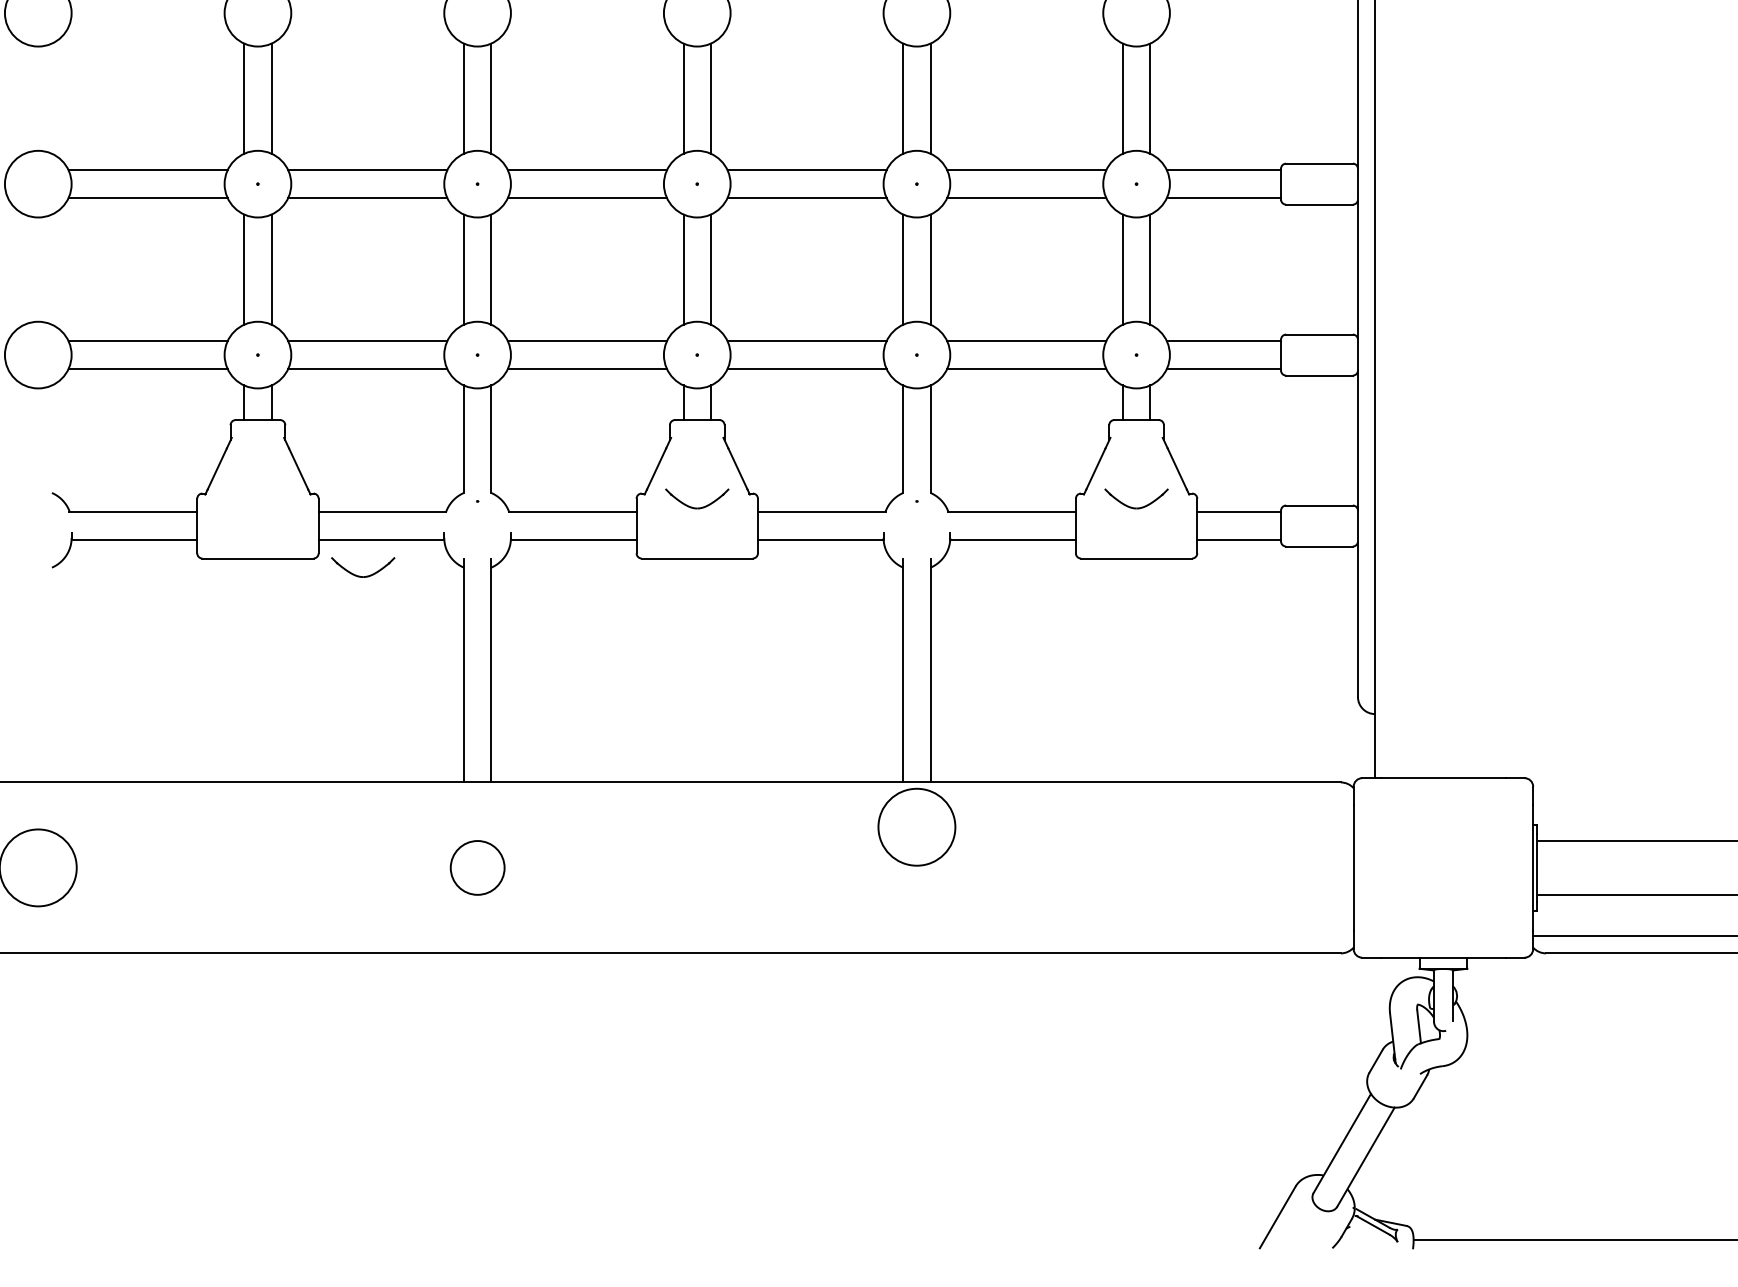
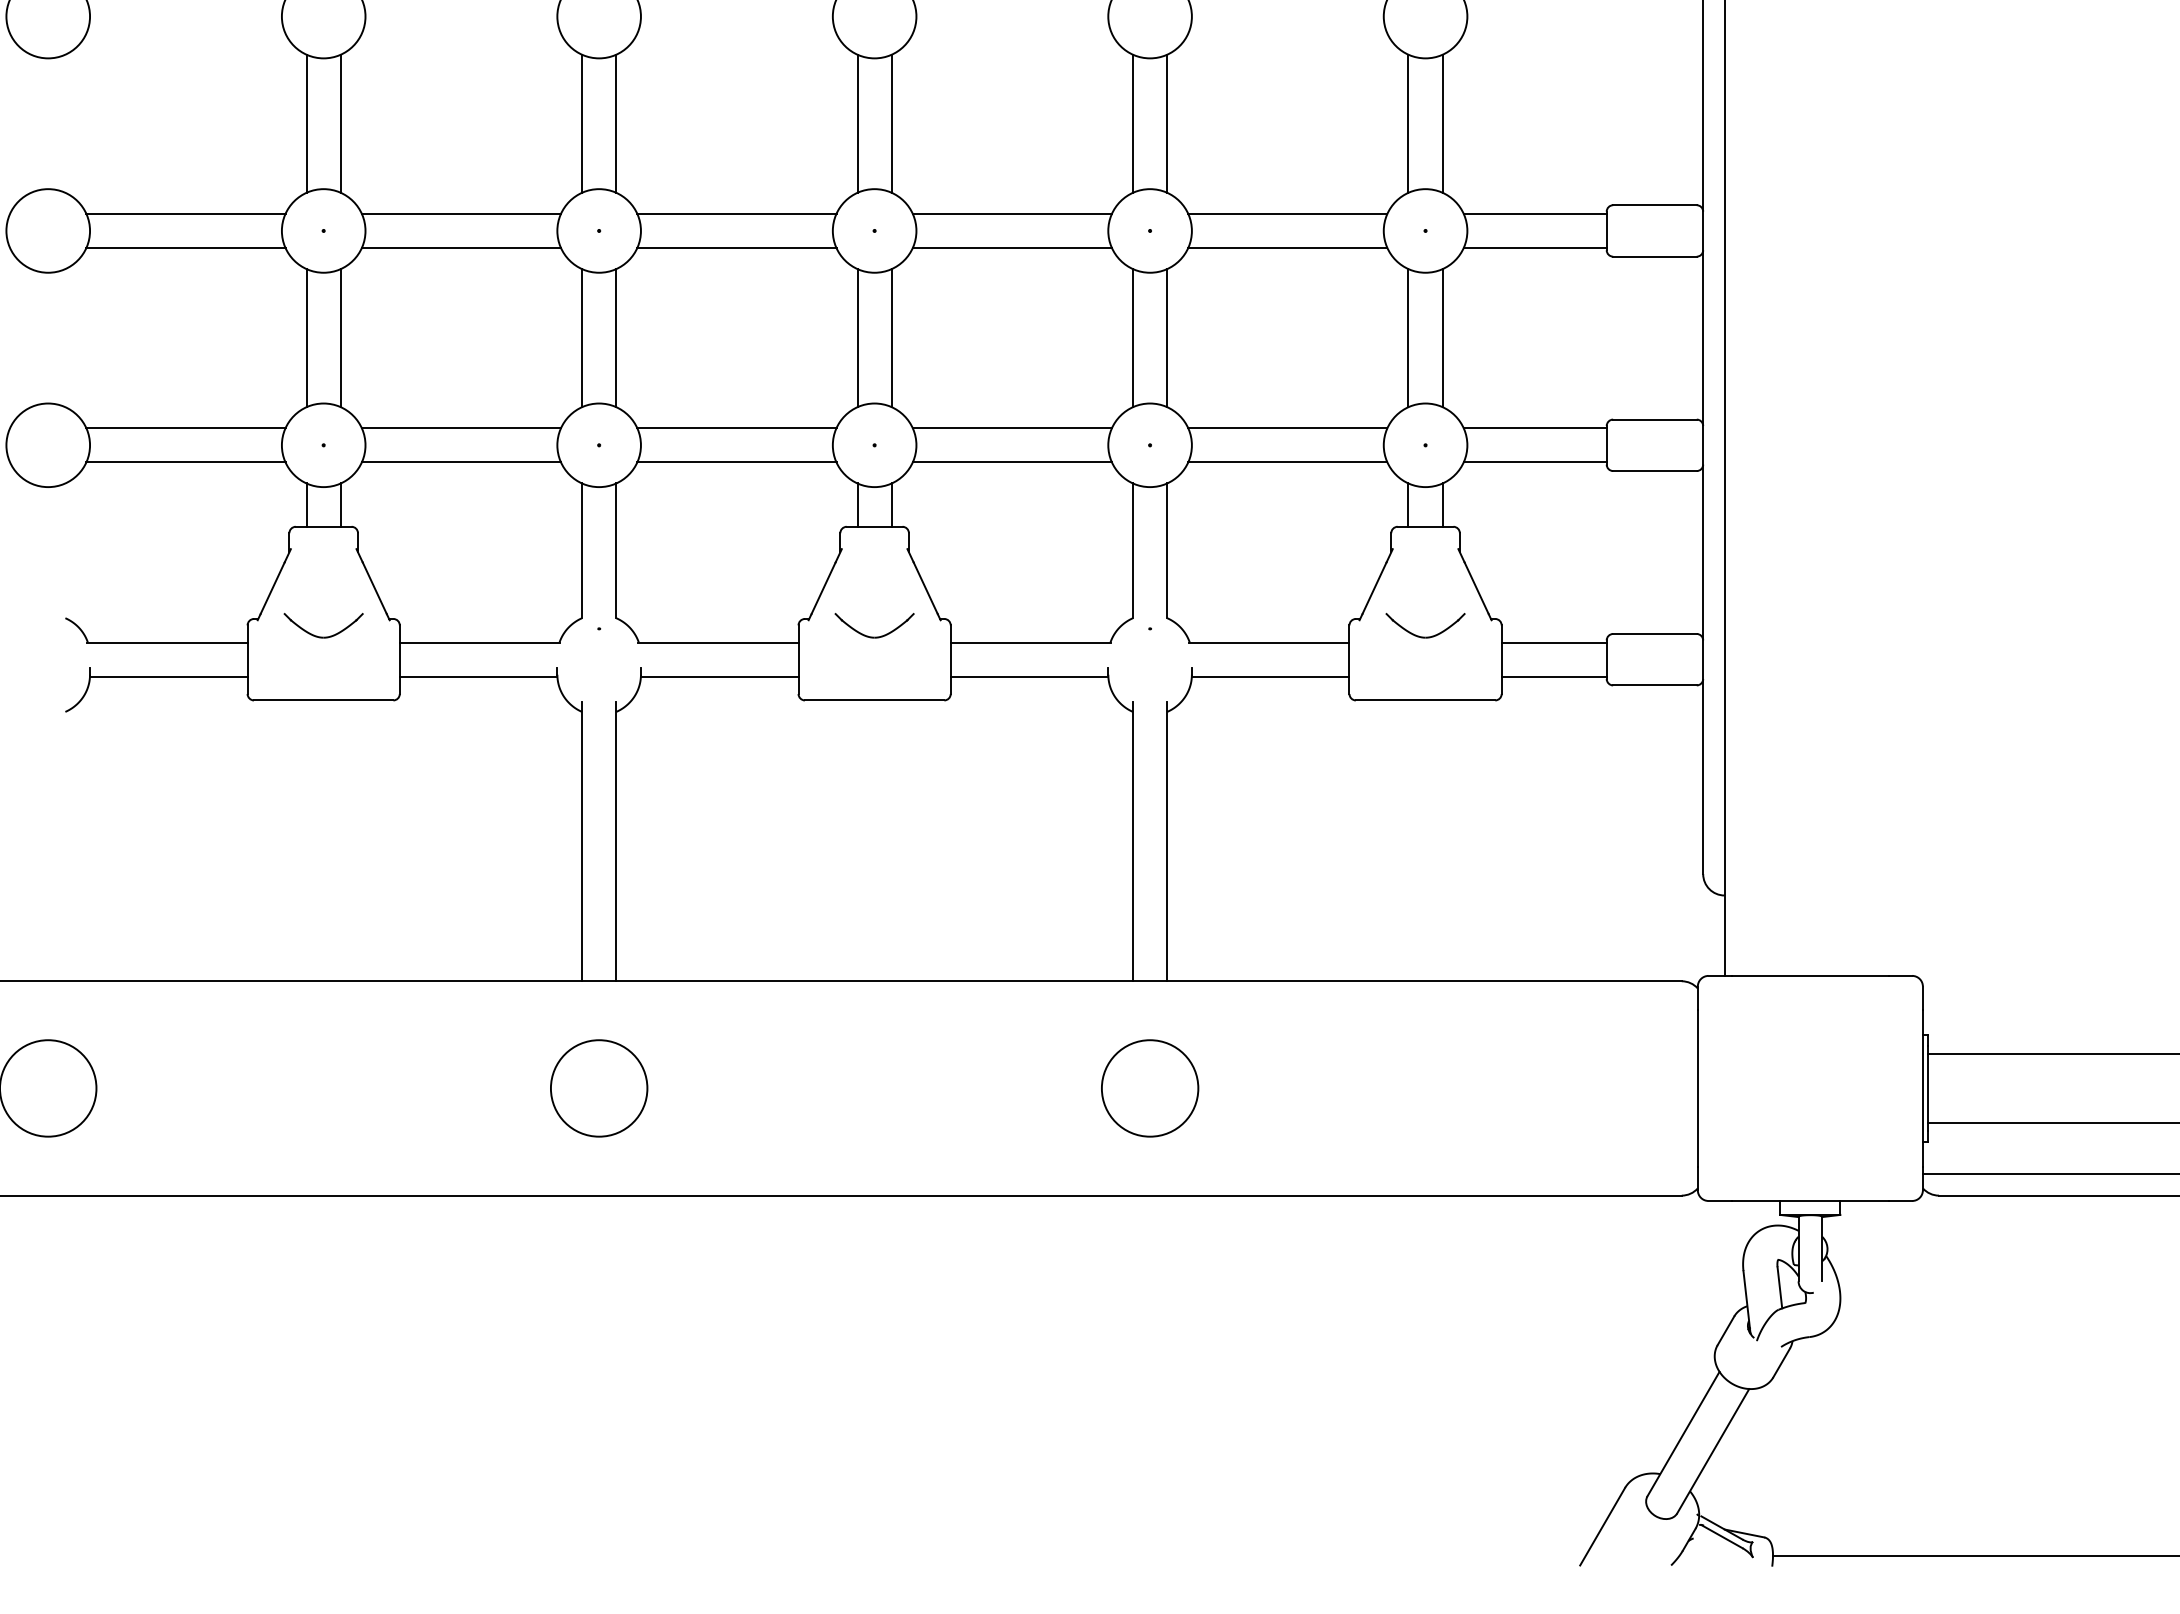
part: (363, 576) -> (323, 636), moved
circle: (917, 827) -> (1150, 1088), moved
circle: (477, 867) -> (599, 1088), size x1.43

